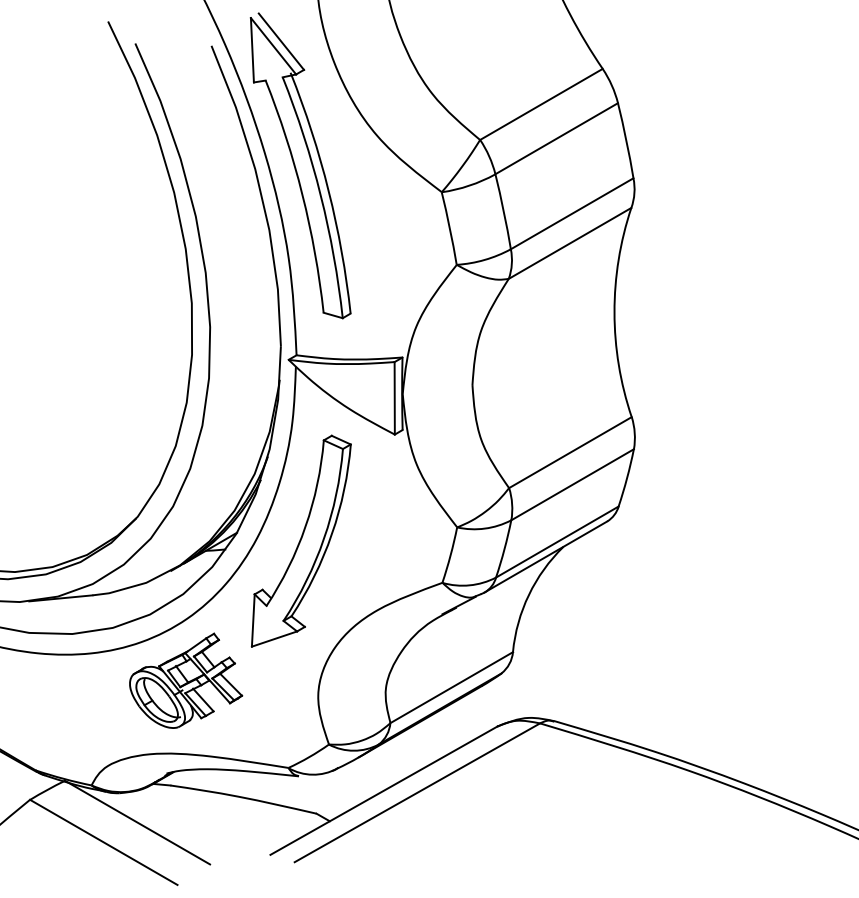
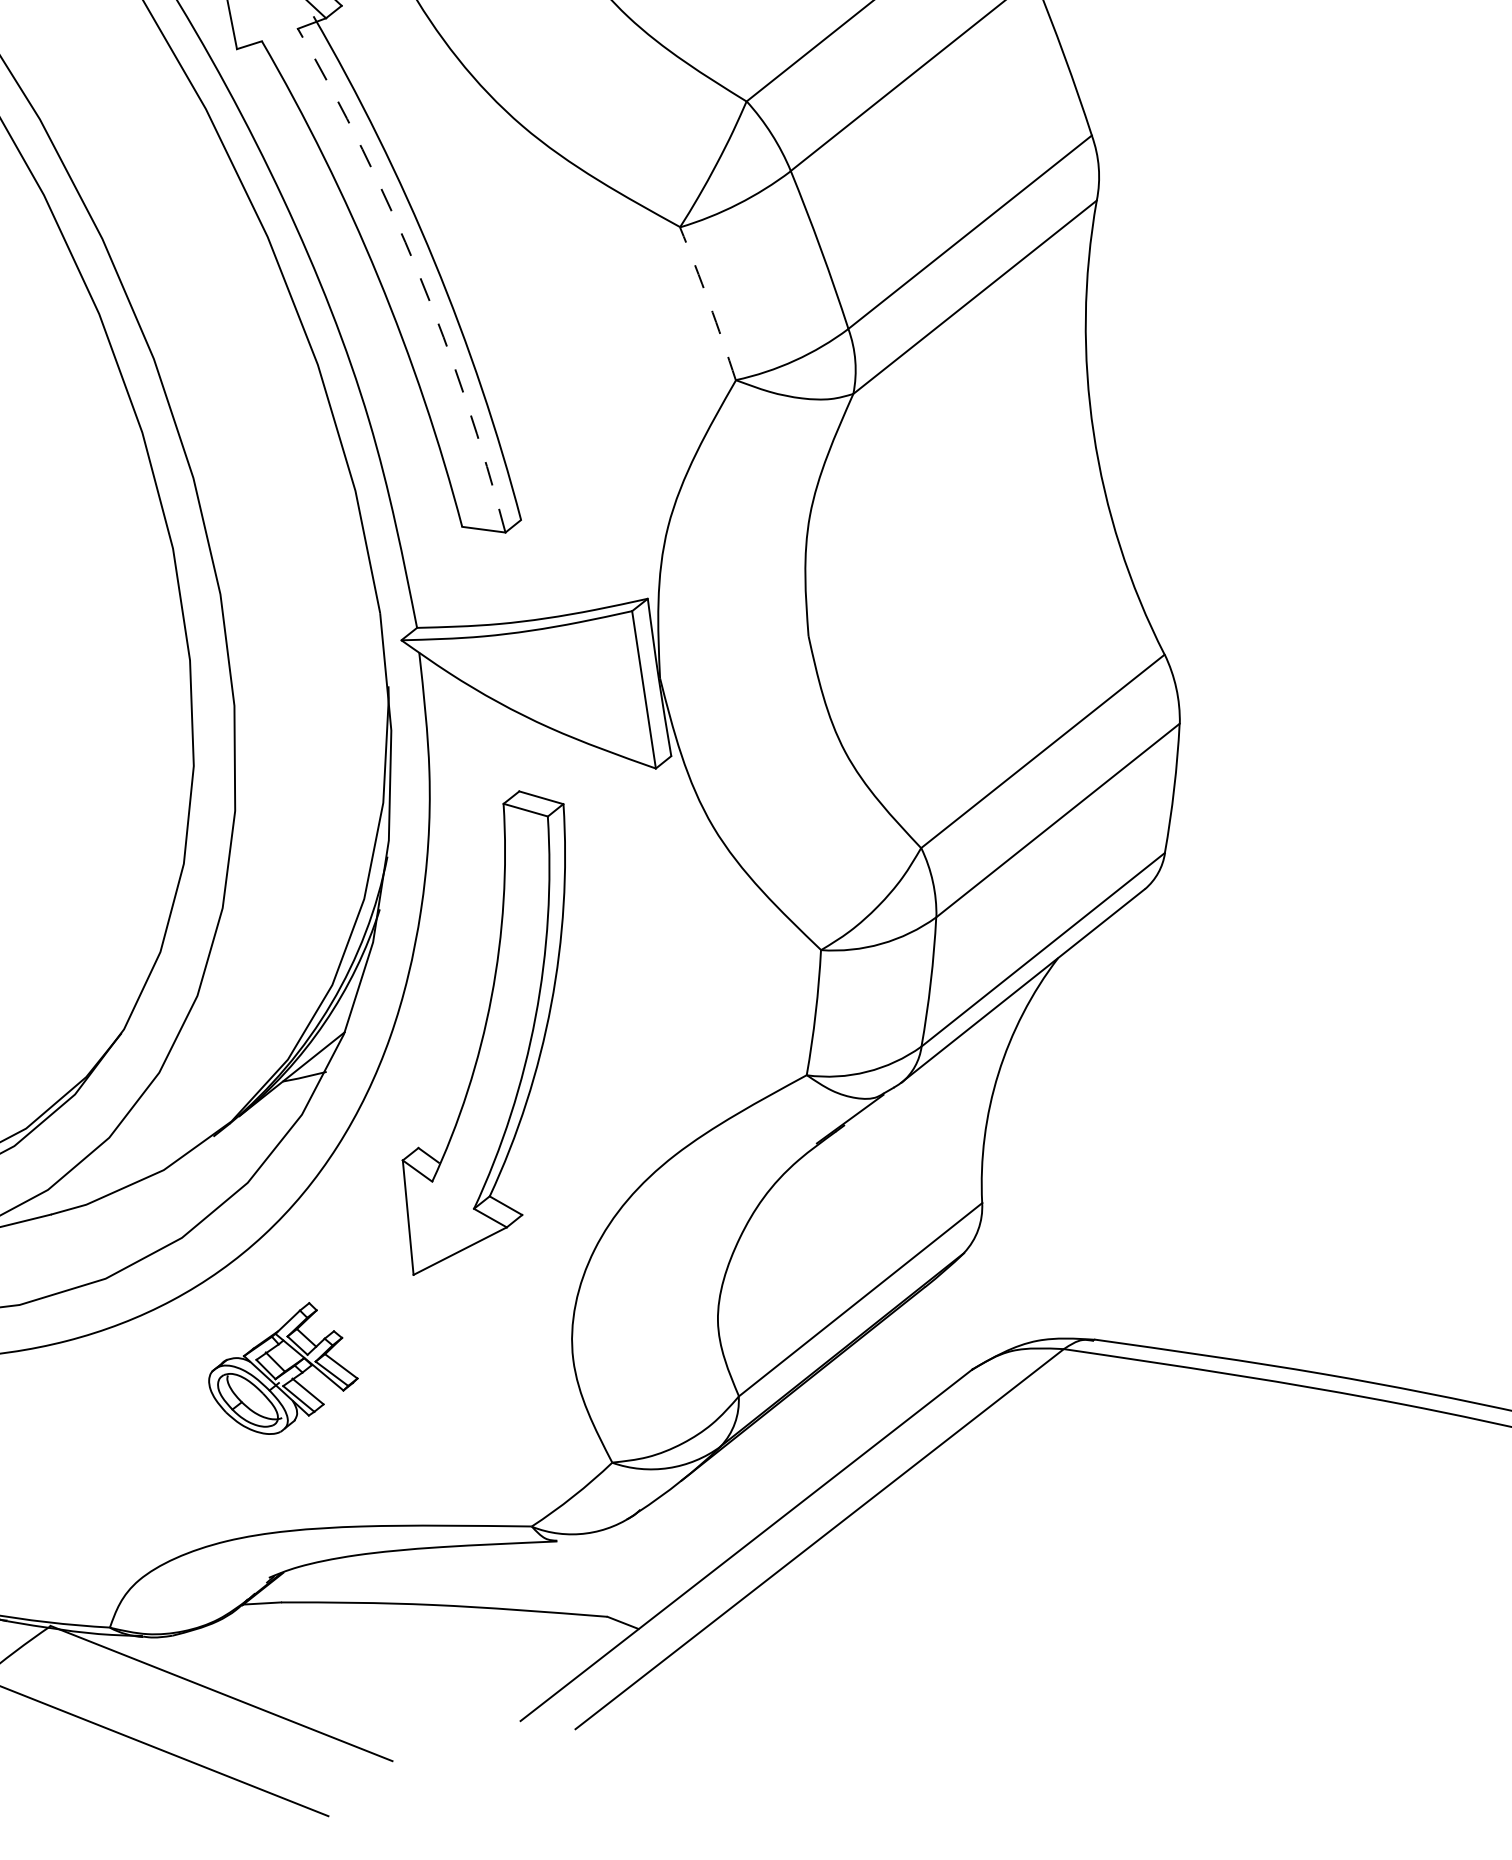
arc: (320, 195) -> (417, 273), solid -> dashed
arc: (449, 228) -> (708, 303), solid -> dashed
part: (186, 680) -> (282, 1369), size x0.6

